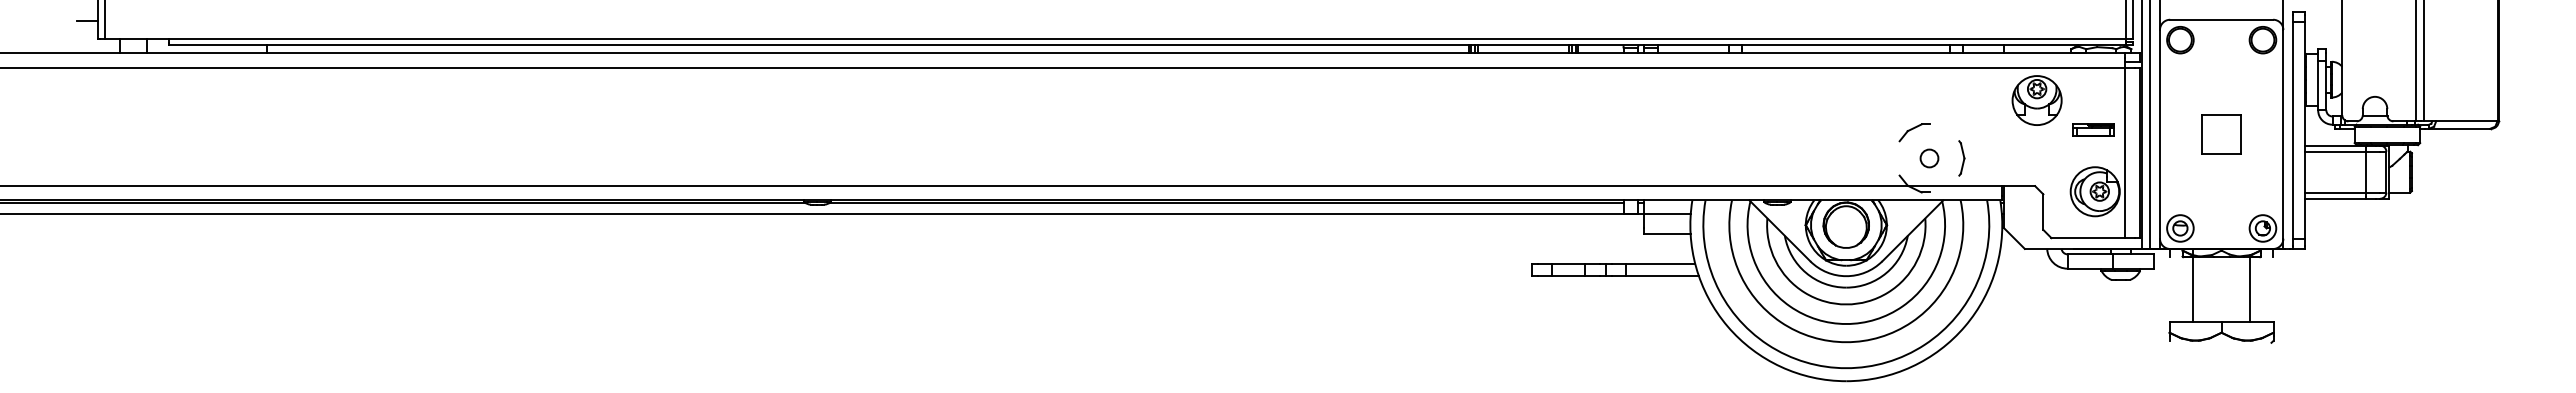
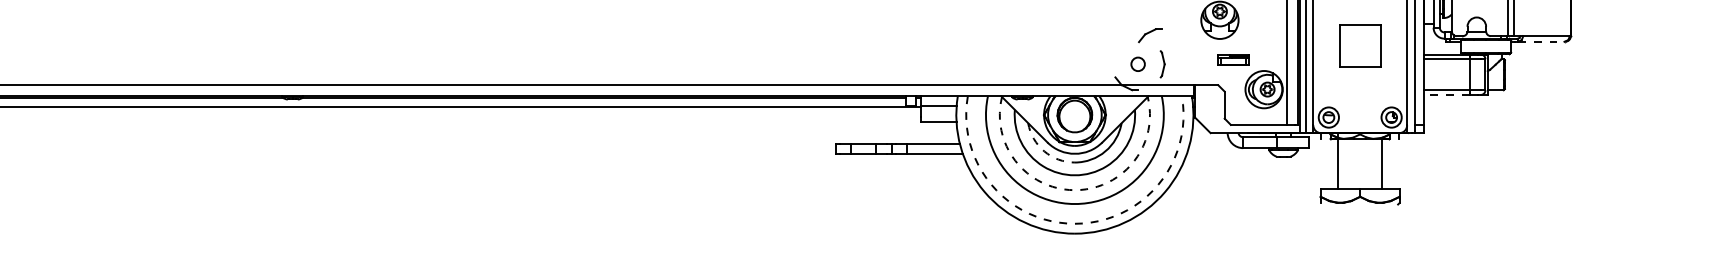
line: (2459, 128) -> (1541, 41), solid -> dashed
part: (2093, 129) -> (1233, 59), moved
part: (1914, 132) -> (1150, 35), moved
part: (2221, 134) -> (1360, 46), size x1.4
line: (2335, 198) -> (1446, 94), solid -> dashed
arc: (1806, 272) -> (1044, 151), solid -> dashed
arc: (1846, 324) -> (1075, 190), solid -> dashed
arc: (1846, 368) -> (1075, 224), solid -> dashed

